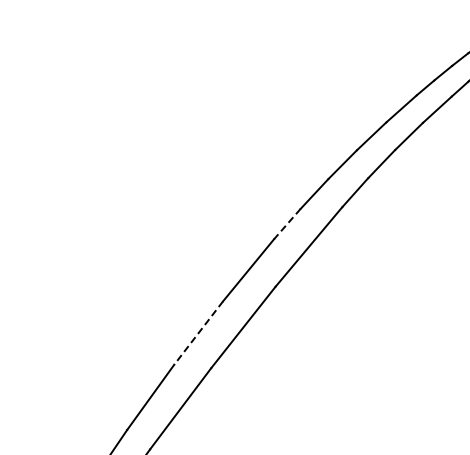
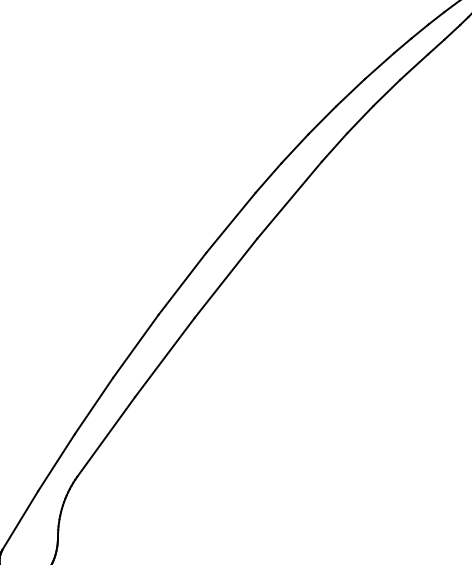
line: (287, 224) -> (268, 178), dashed -> solid
line: (198, 332) -> (182, 283), dashed -> solid

